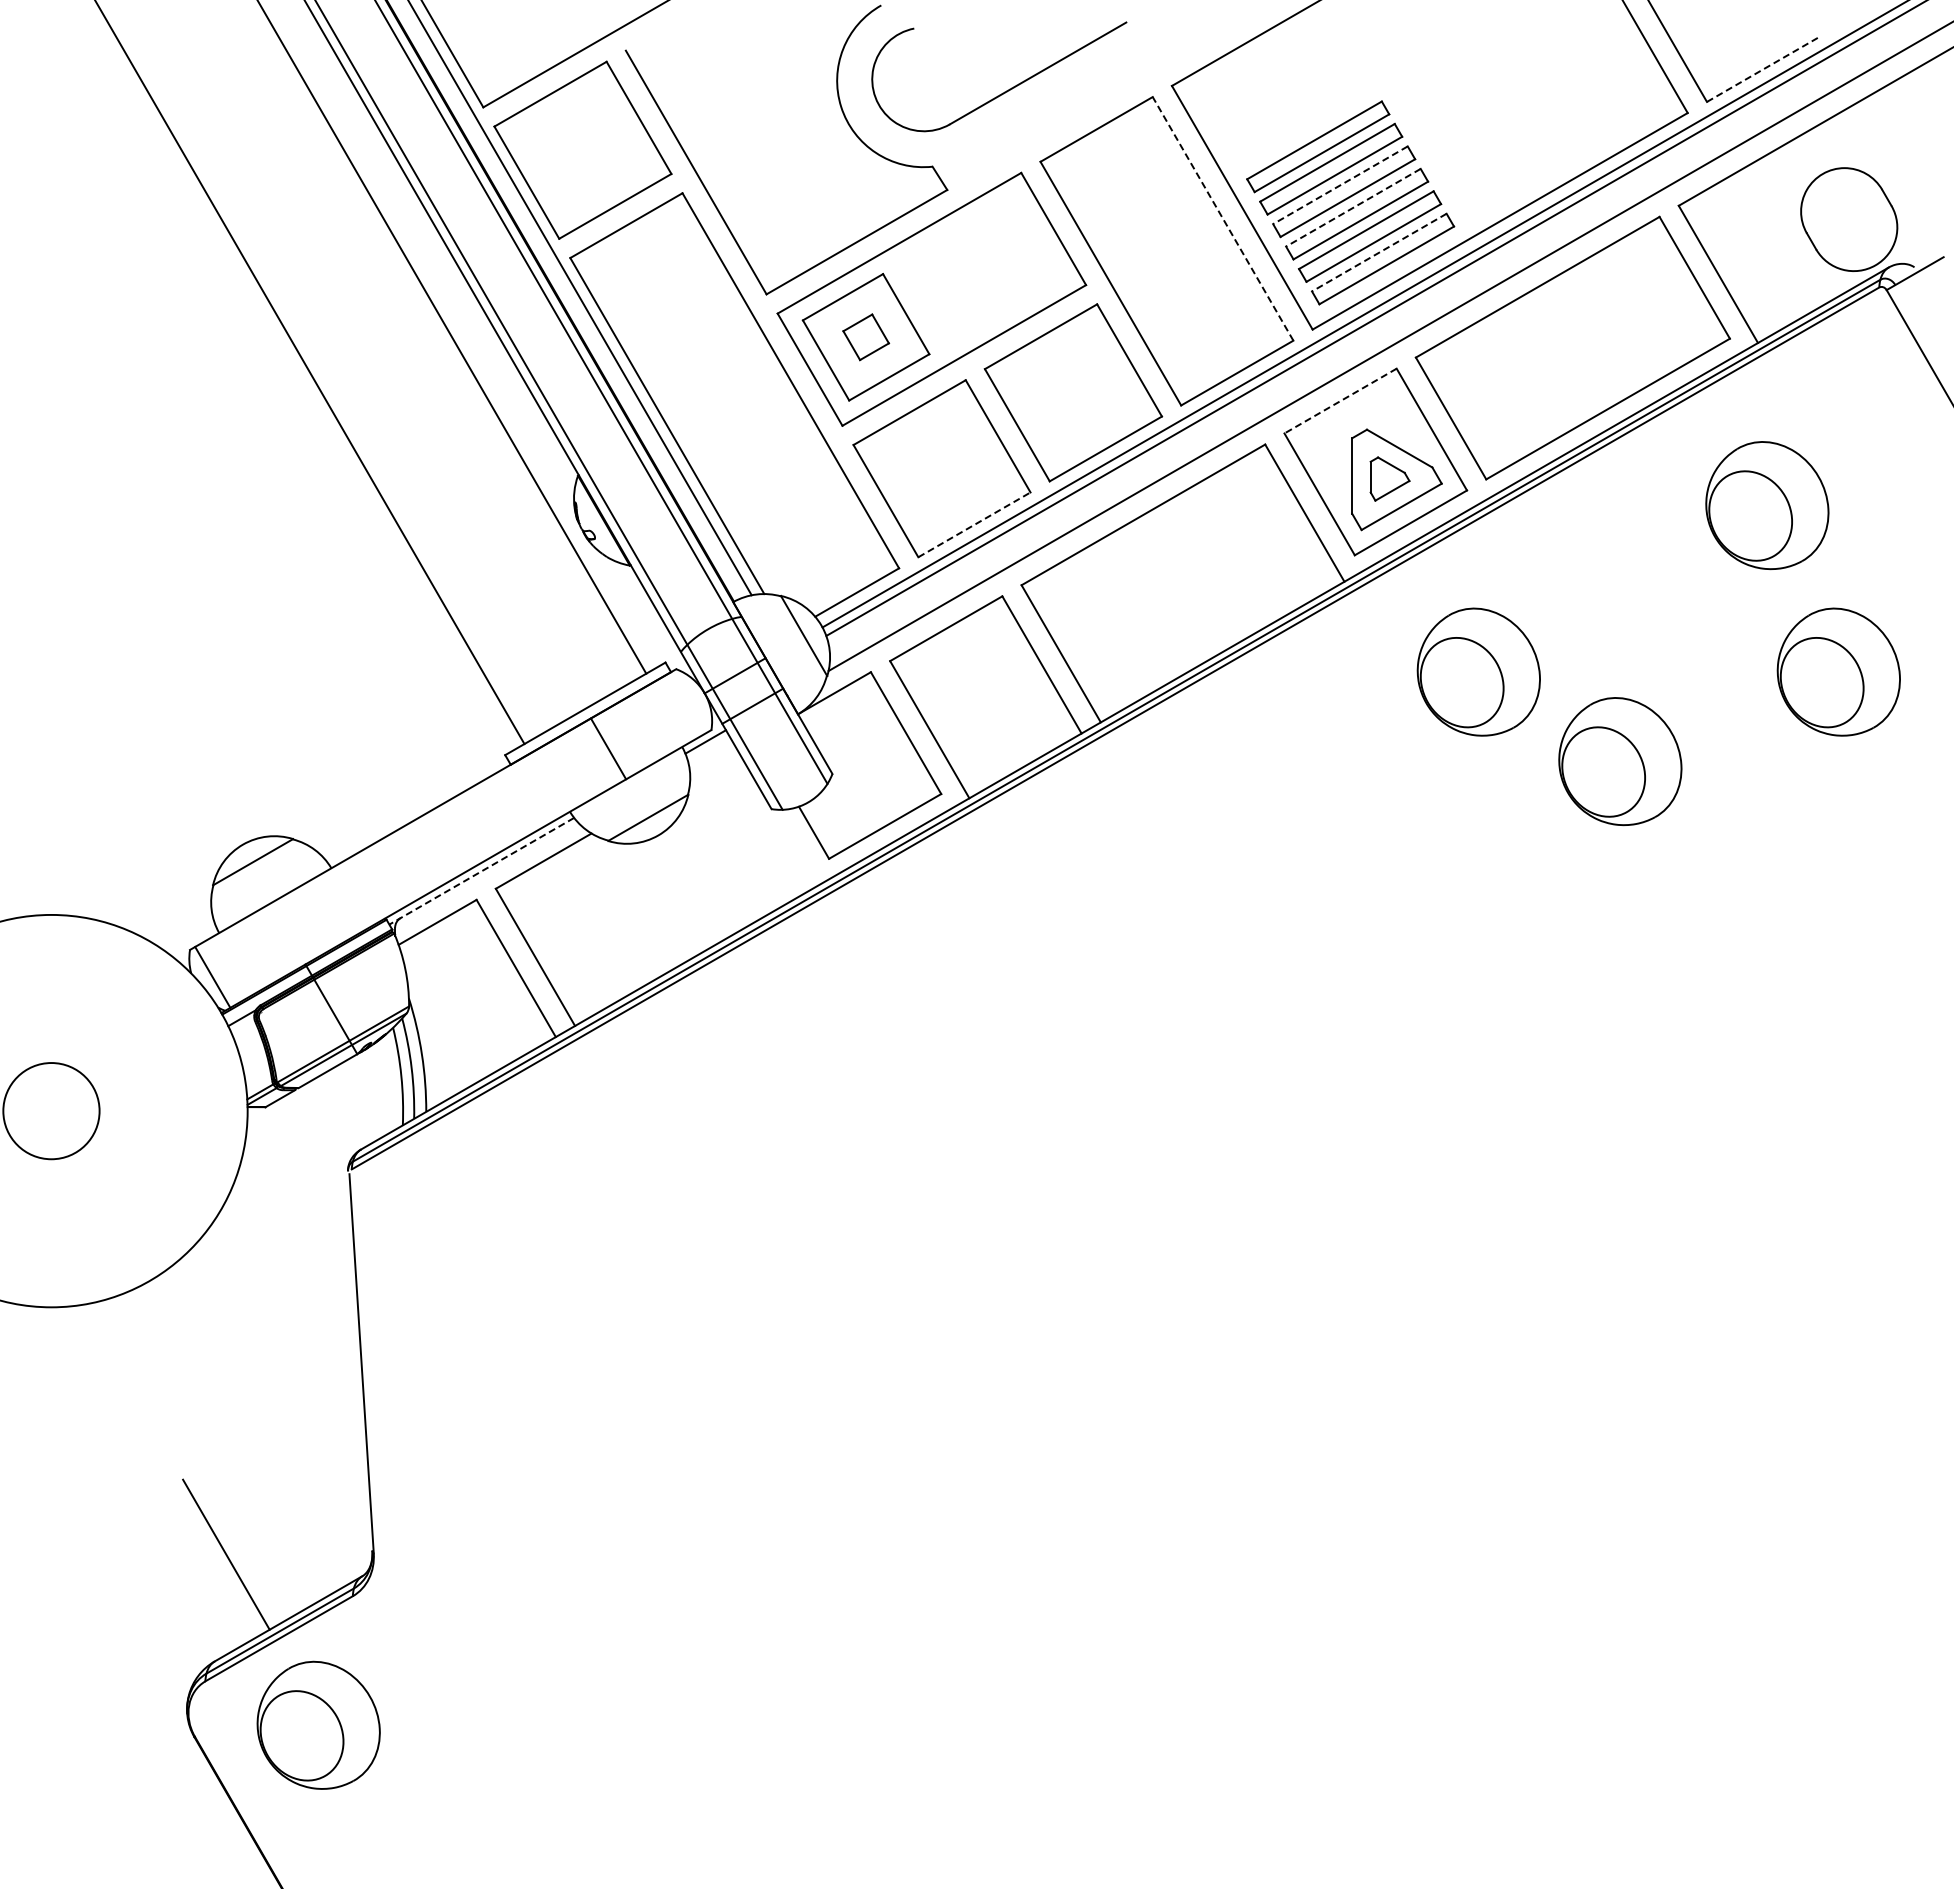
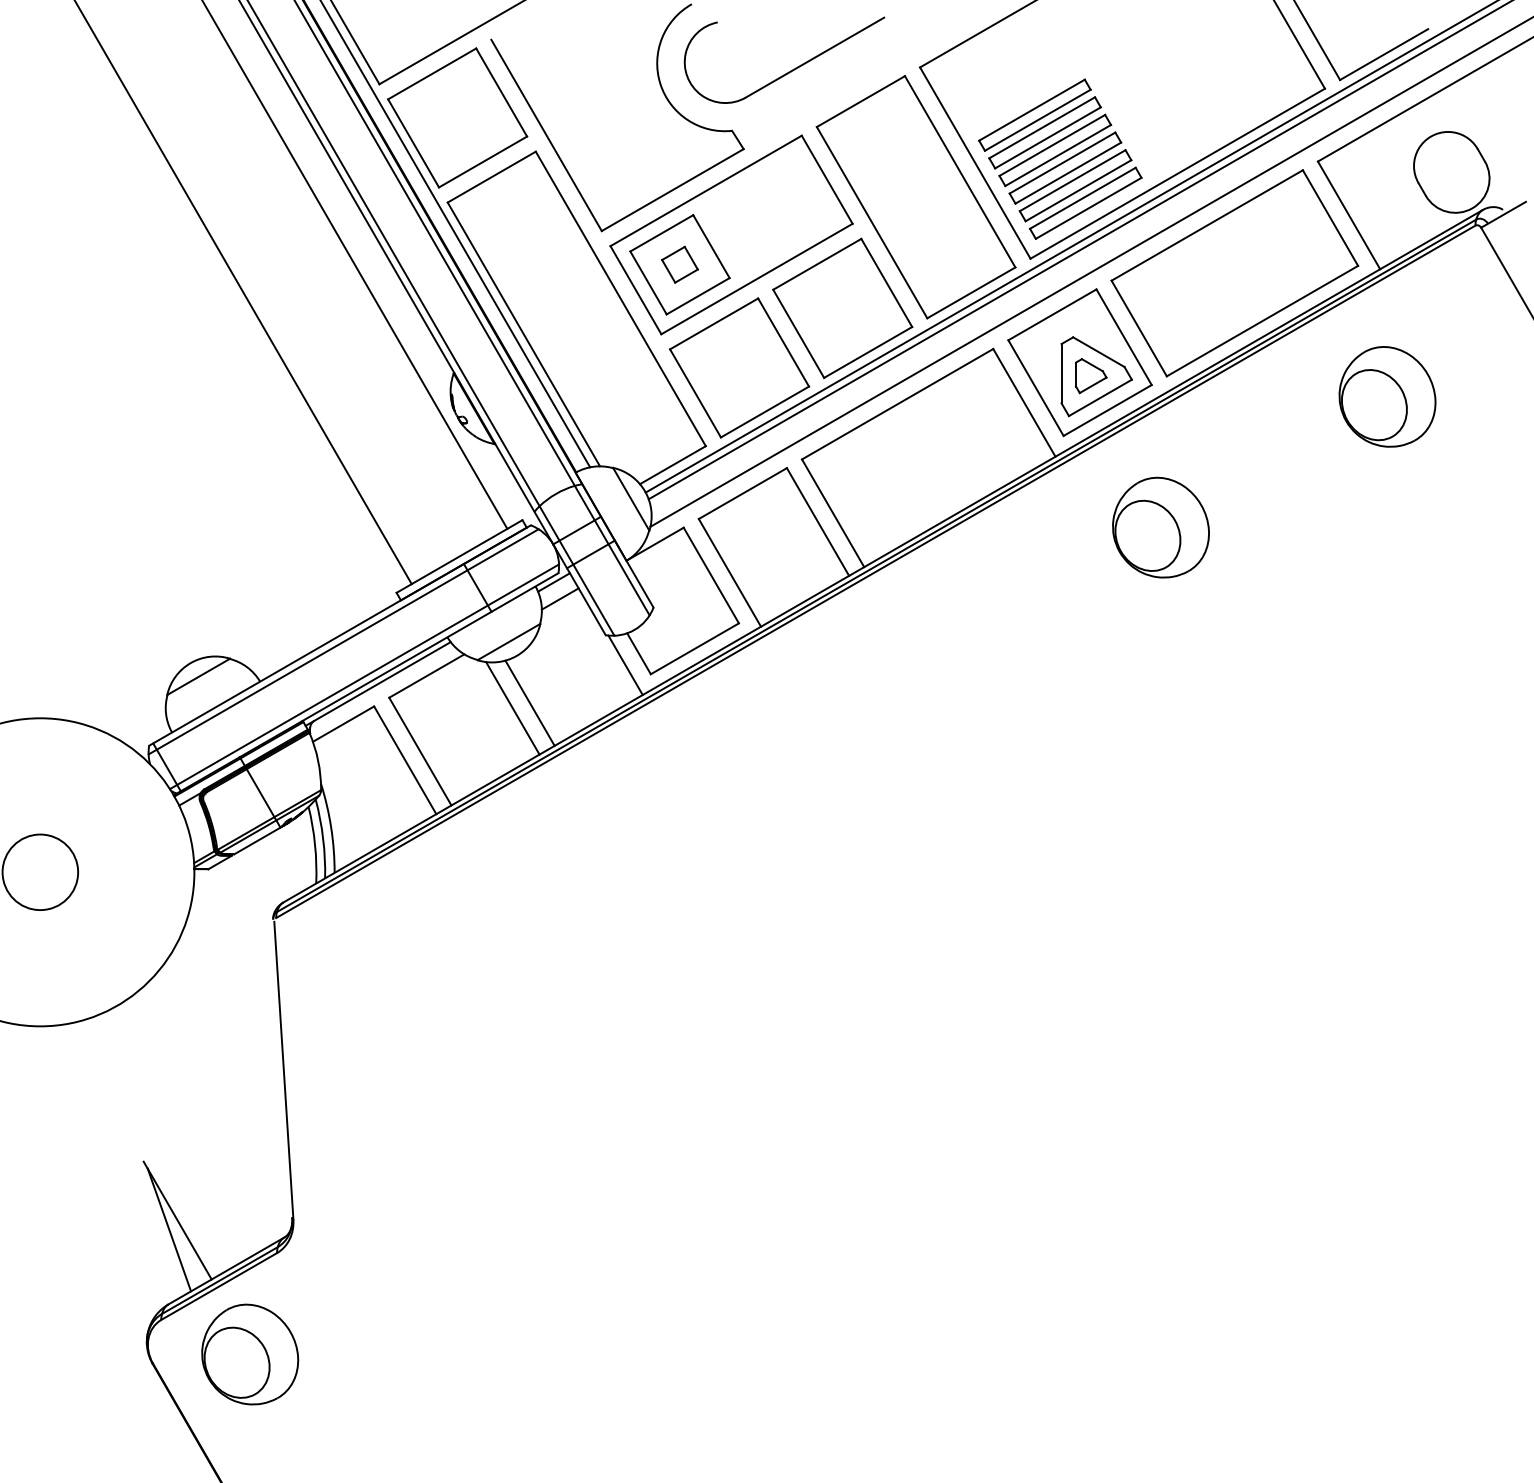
line: (1763, 69) -> (1384, 54), dashed -> solid
line: (1340, 185) -> (1052, 145), dashed -> solid
line: (1353, 207) -> (1062, 162), dashed -> solid
line: (1223, 218) -> (960, 171), dashed -> solid
line: (1379, 252) -> (1083, 198), dashed -> solid
line: (1340, 401) -> (1052, 315), dashed -> solid
line: (974, 524) -> (765, 411), dashed -> solid
part: (1838, 671) -> (1443, 527), removed
part: (1620, 761) -> (1272, 597), removed
line: (713, 762) -> (560, 598), added
line: (437, 817) -> (343, 641), added
line: (796, 847) -> (625, 665), added
line: (464, 862) -> (364, 677), added
line: (481, 871) -> (377, 684), dashed -> solid
line: (674, 895) -> (529, 703), added
line: (653, 902) -> (513, 708), added
line: (215, 1566) -> (169, 1229), added

